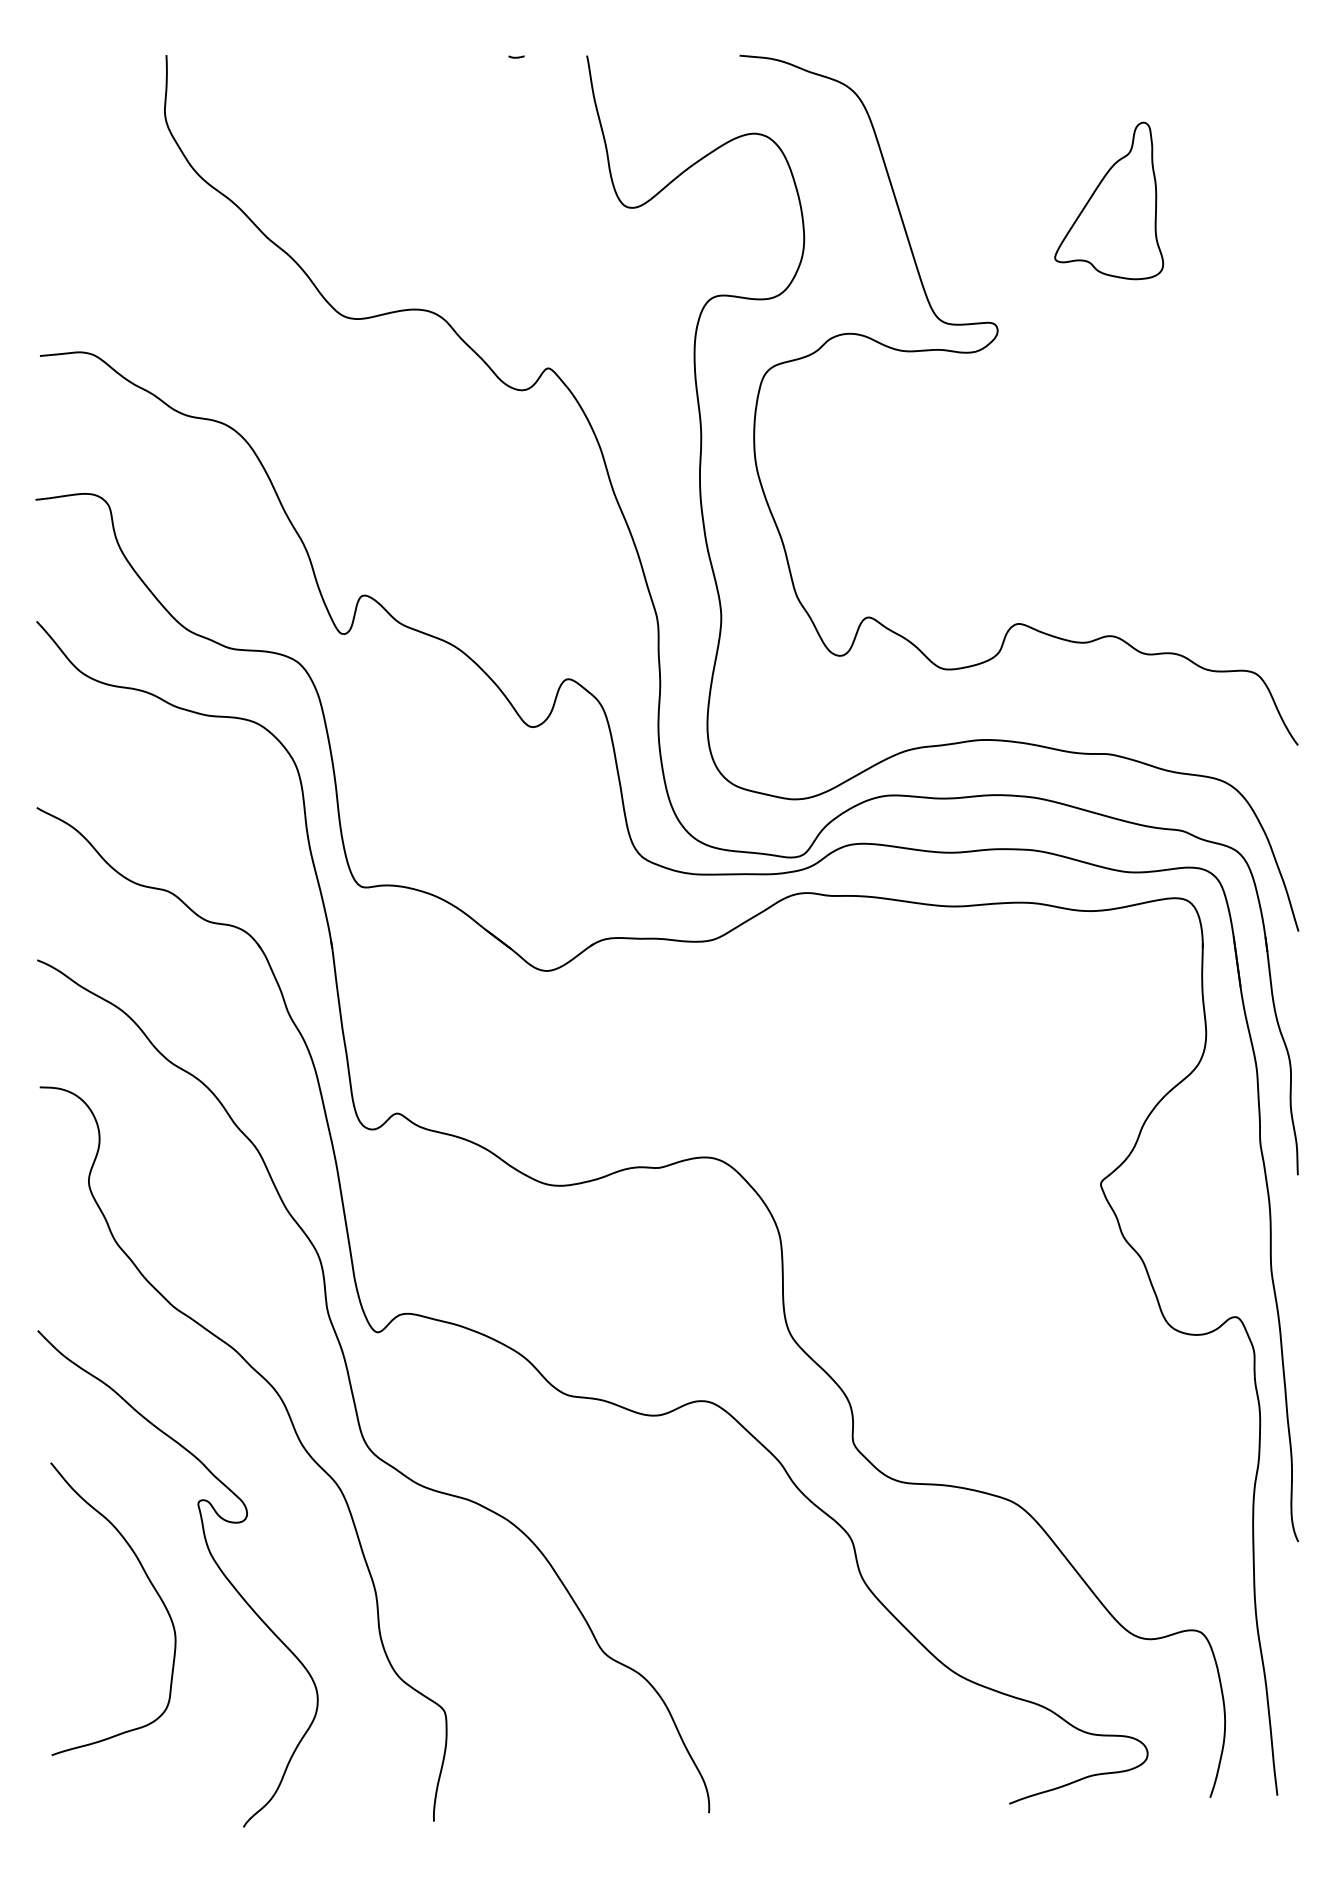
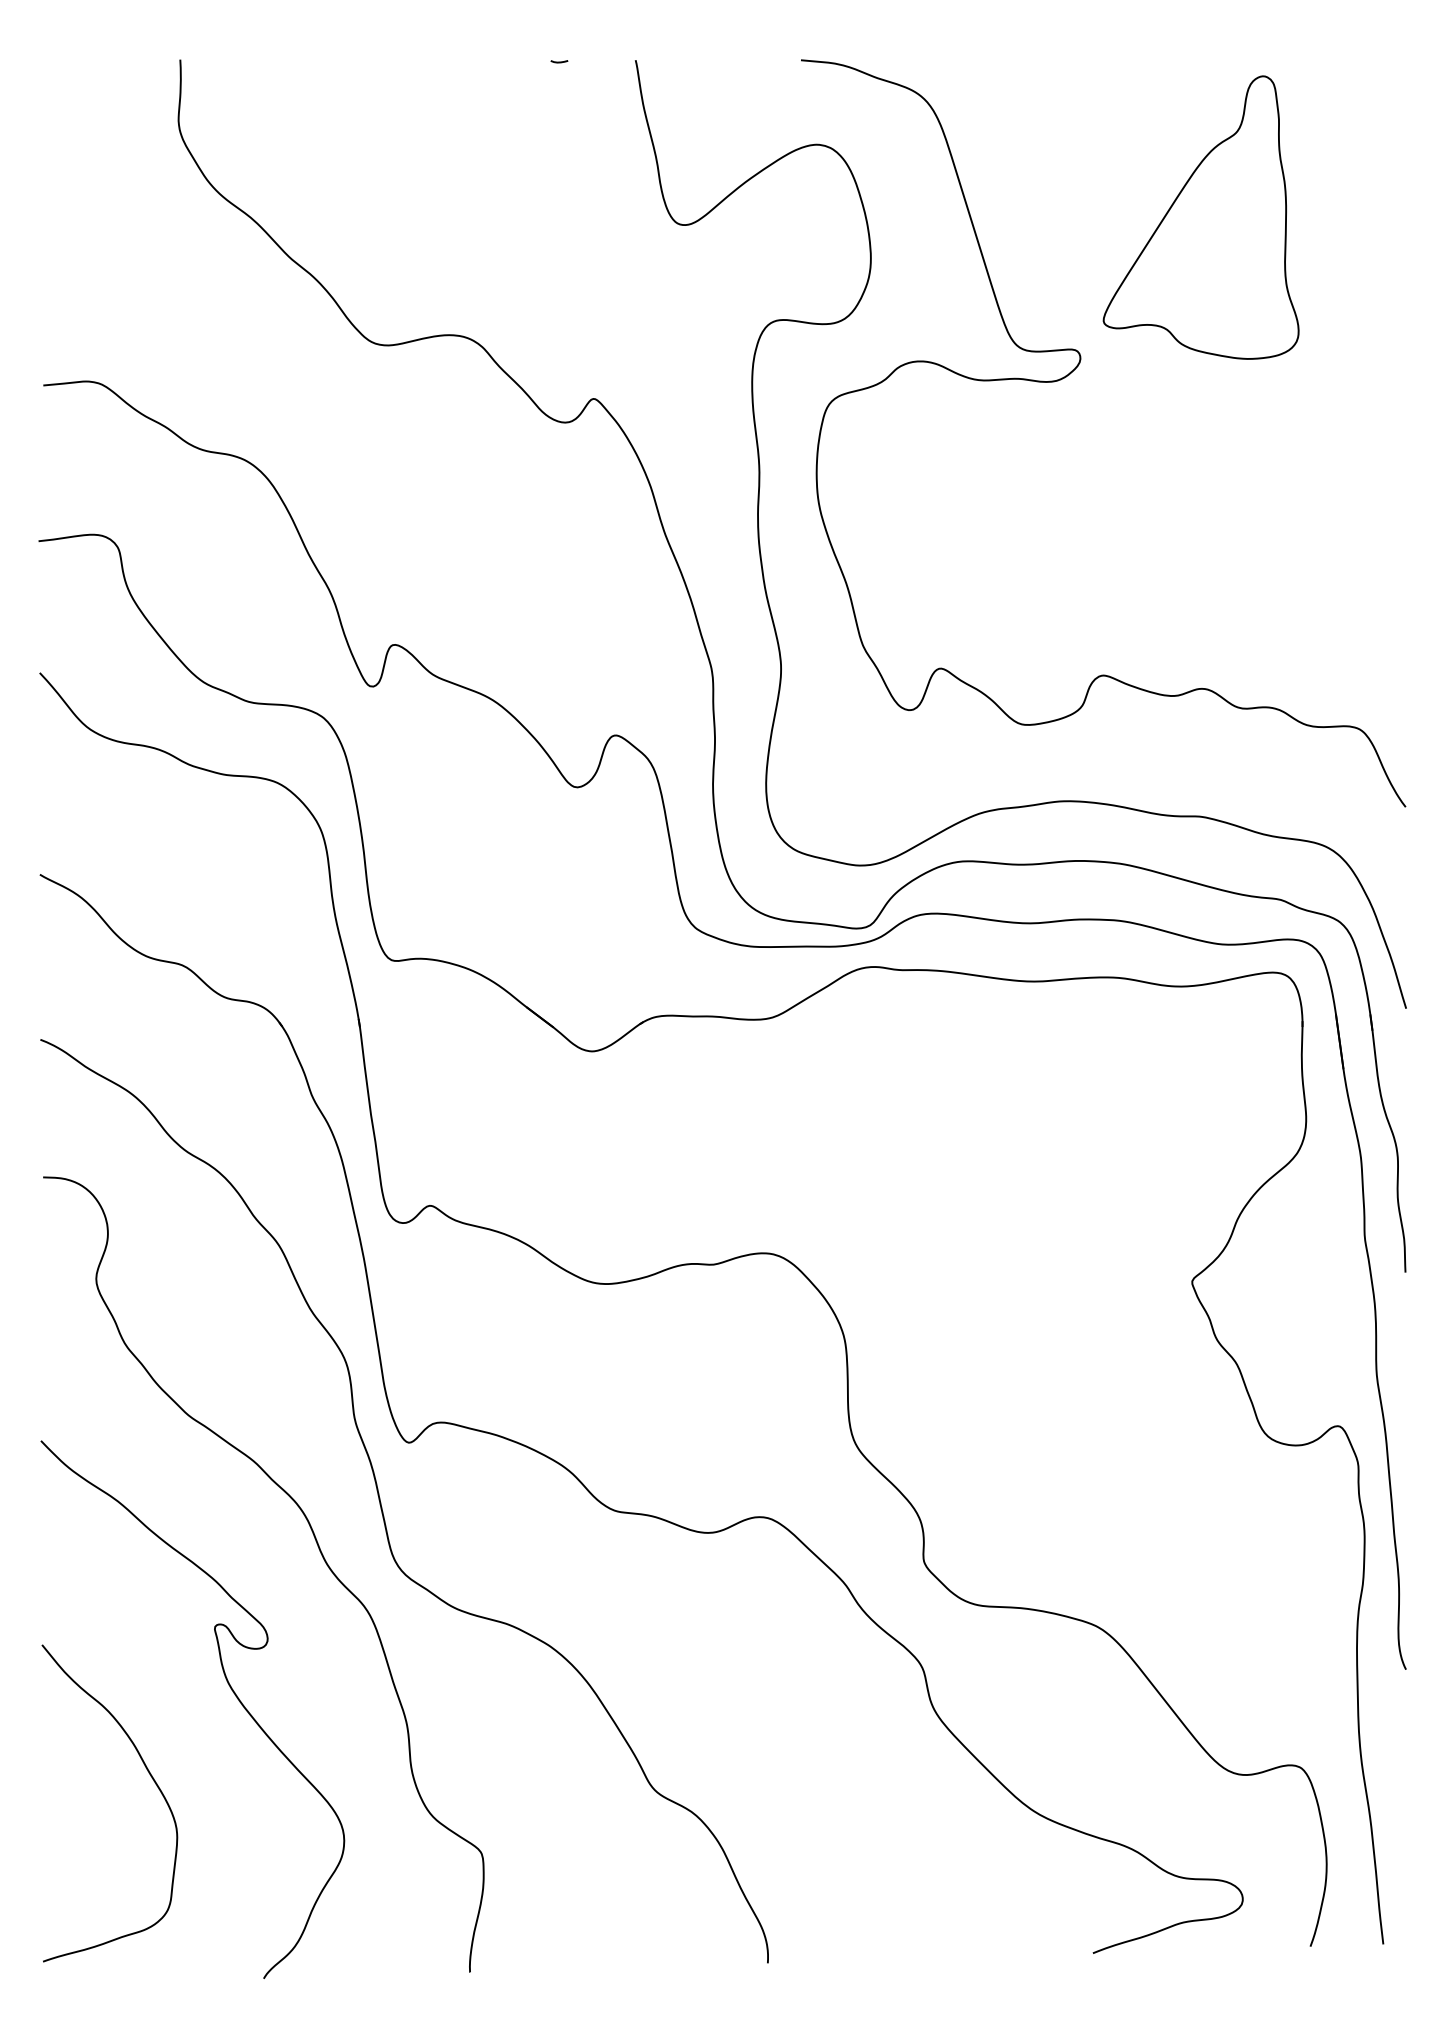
part: (1108, 200) -> (1200, 217), size x1.67
curve: (151, 1586) -> (151, 1778), moved

